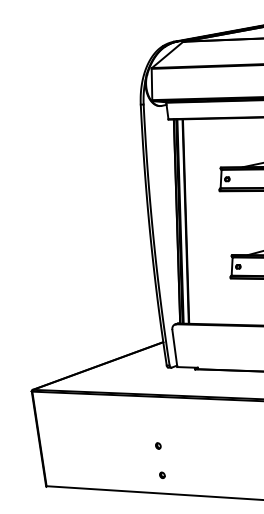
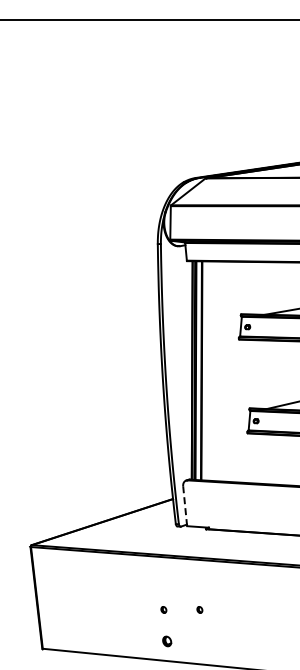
line: (175, 348) -> (185, 506), solid -> dashed
part: (191, 444) -> (199, 609), added
part: (161, 475) -> (166, 641), size x1.6

